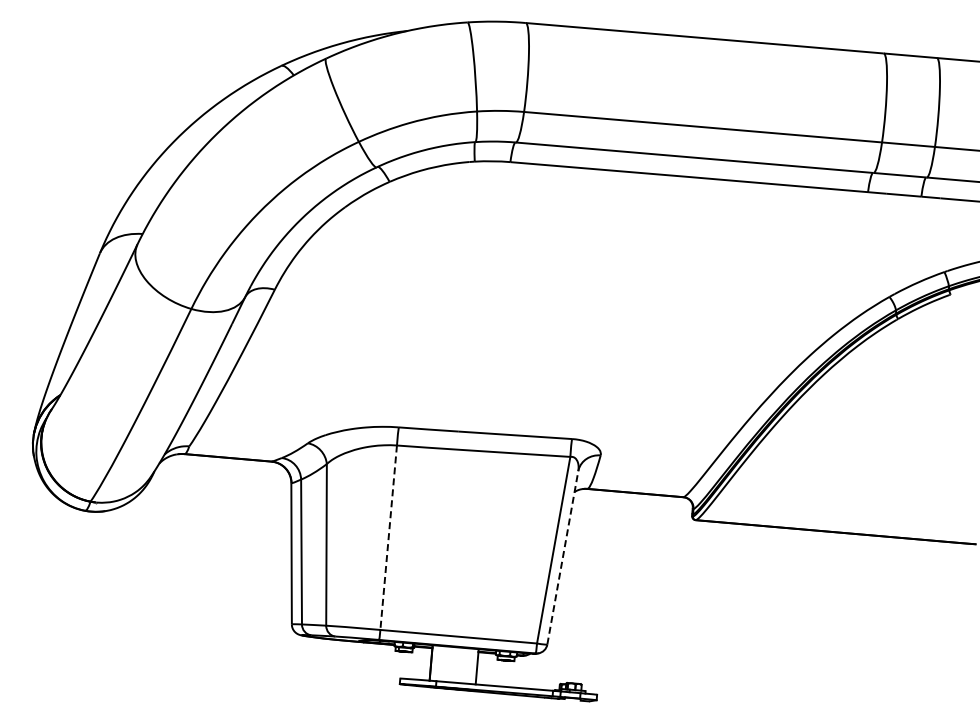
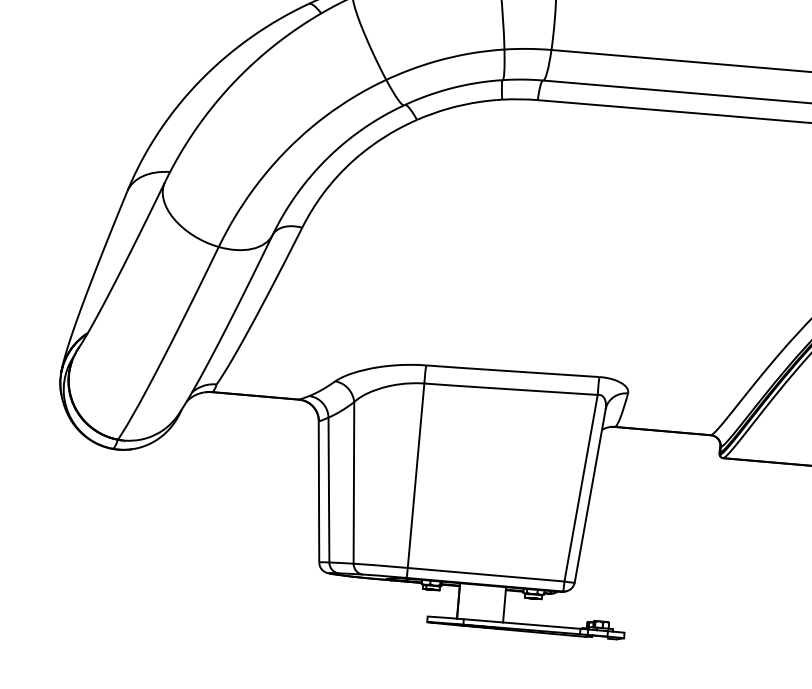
line: (388, 537) -> (415, 475), dashed -> solid
line: (562, 557) -> (589, 495), dashed -> solid

